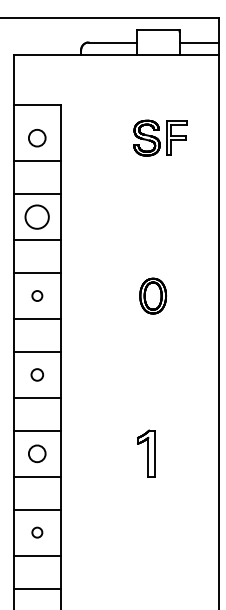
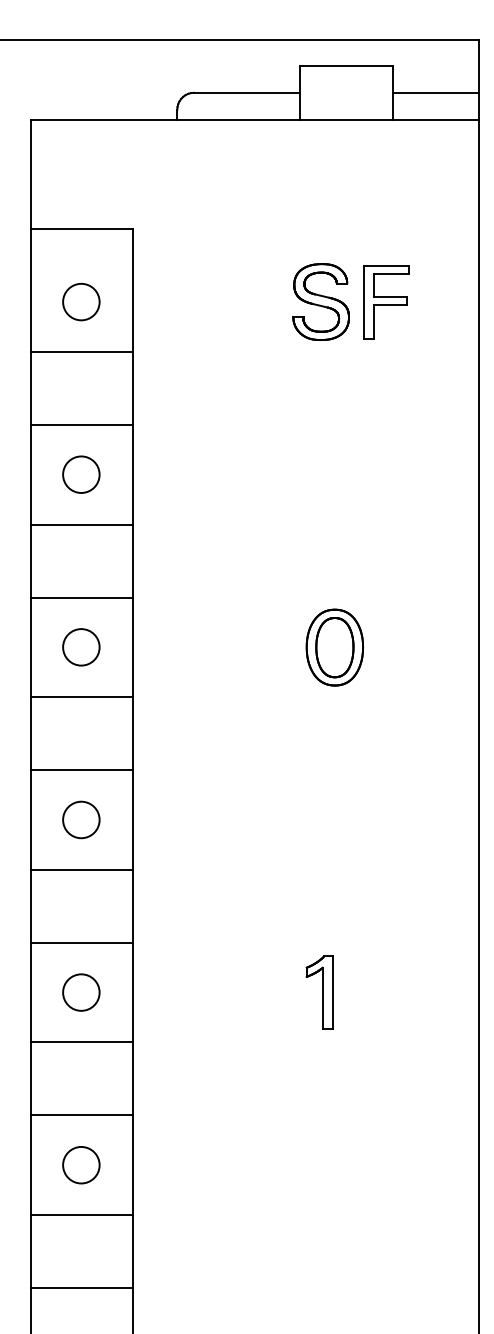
circle: (37, 216) -> (81, 473), size x0.71
circle: (37, 295) -> (81, 646), size x1.67
circle: (37, 374) -> (81, 819), size x1.43
part: (145, 453) -> (318, 991), size x0.71
circle: (37, 532) -> (81, 1164), size x1.67

